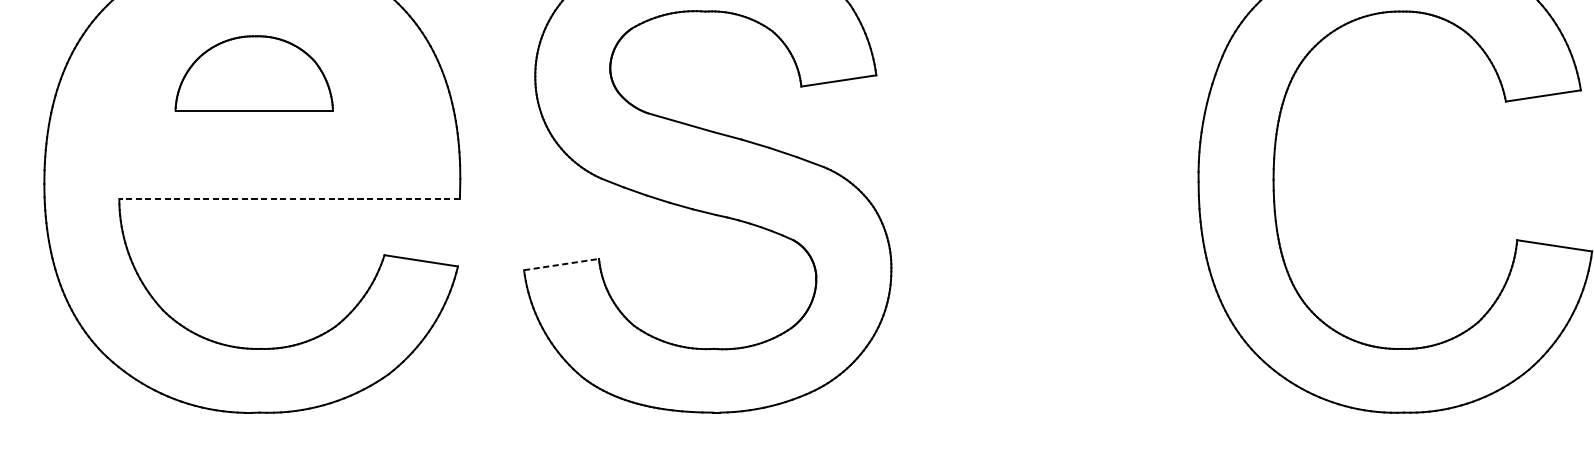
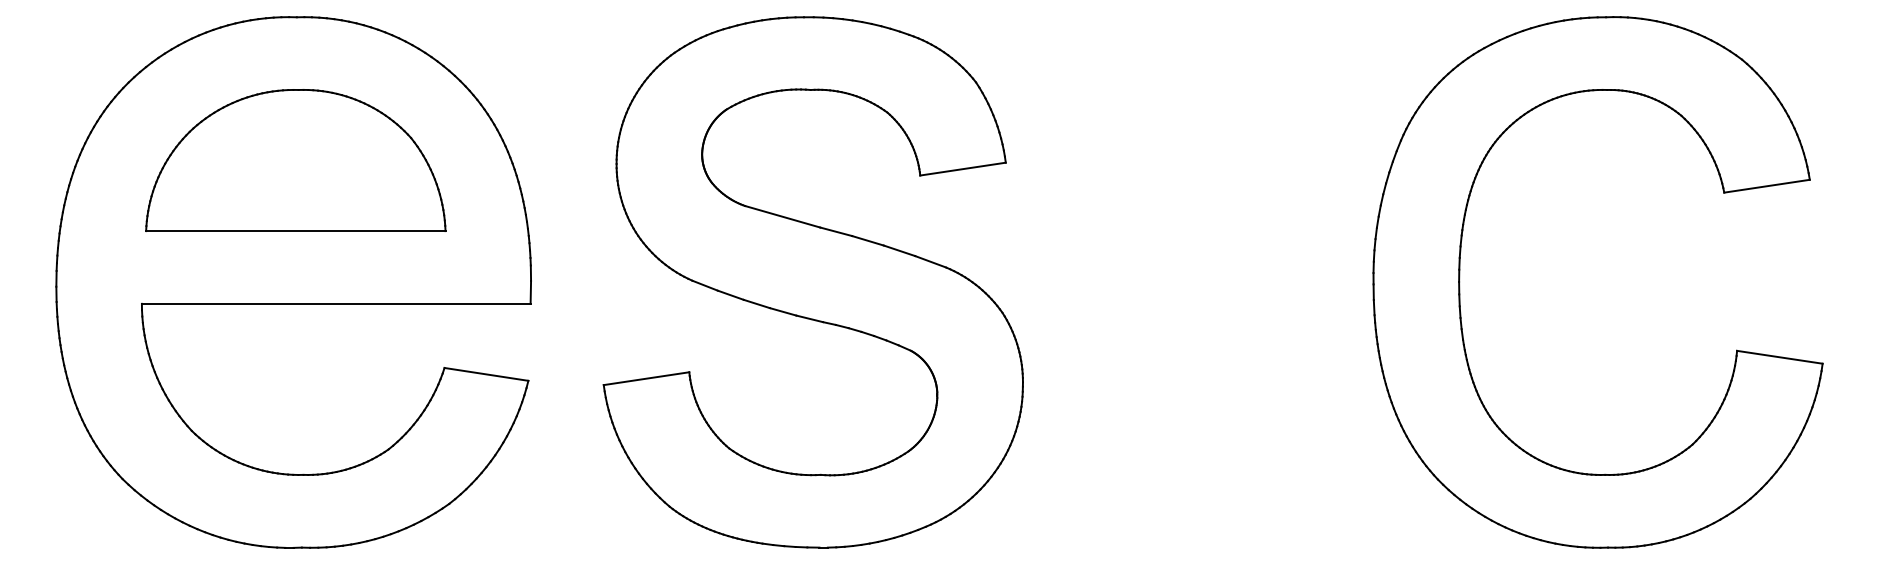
part: (253, 73) -> (295, 160), size x1.67
line: (288, 198) -> (335, 303), dashed -> solid
line: (562, 264) -> (647, 378), dashed -> solid

